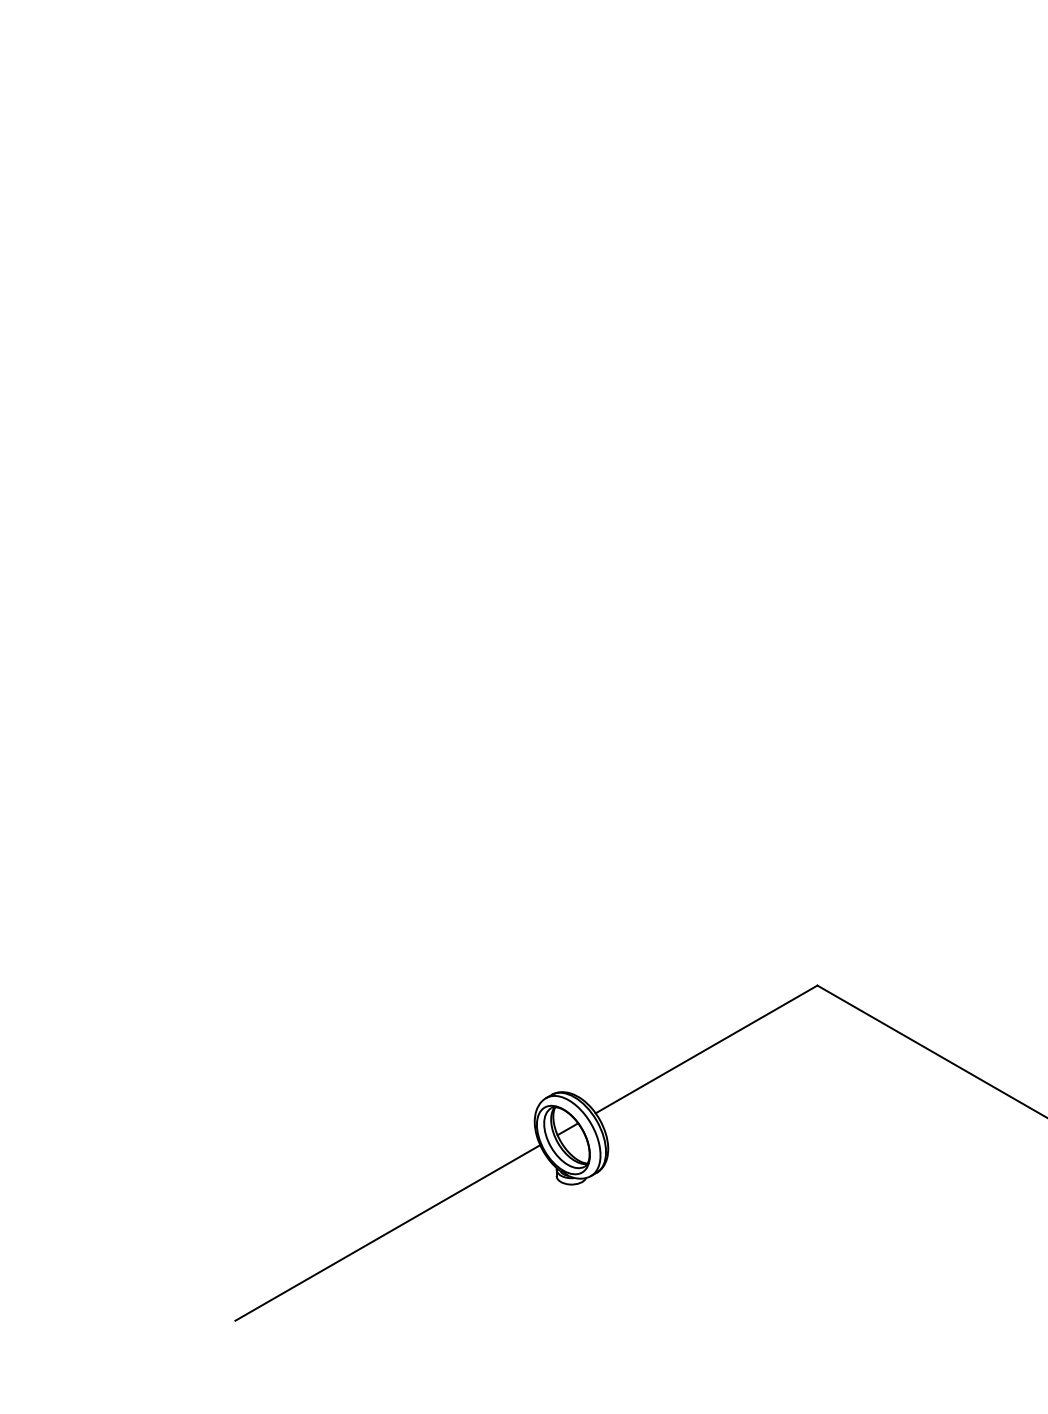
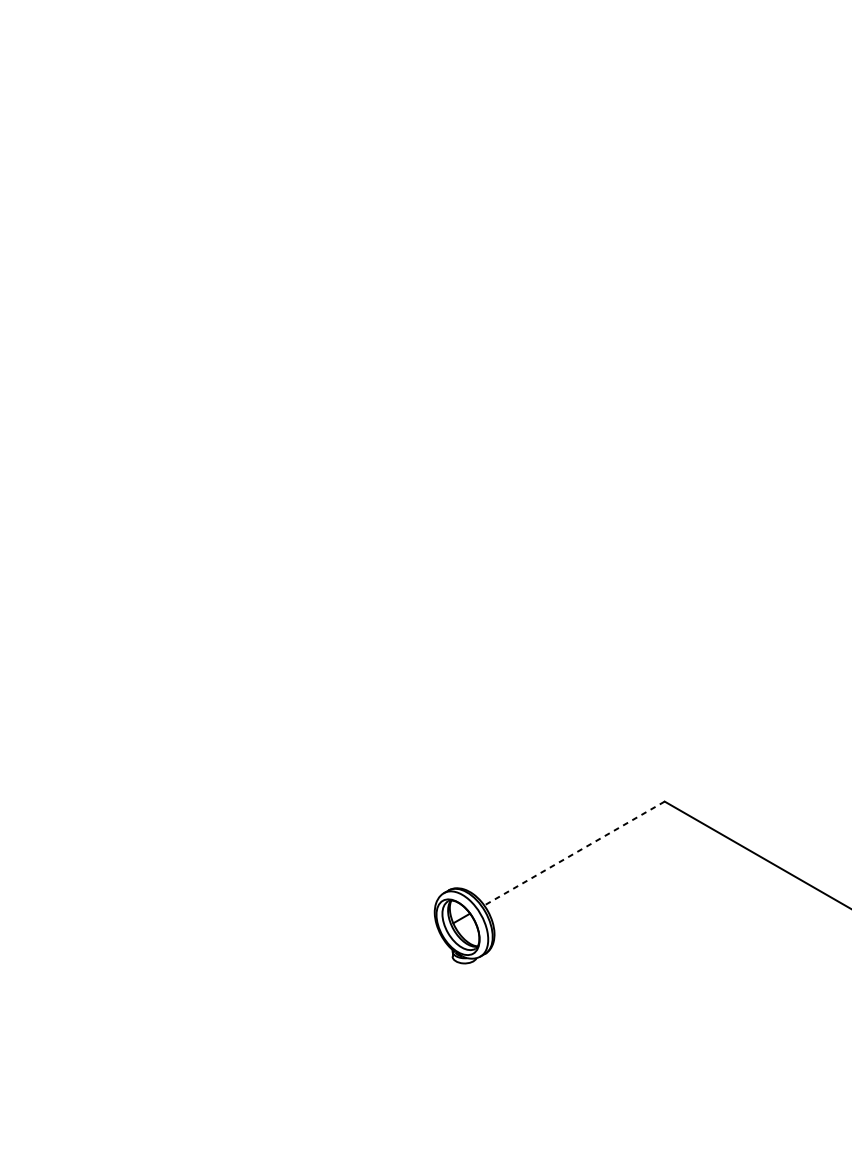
line: (706, 1049) -> (574, 853), solid -> dashed
line: (387, 1232) -> (314, 1002), removed

